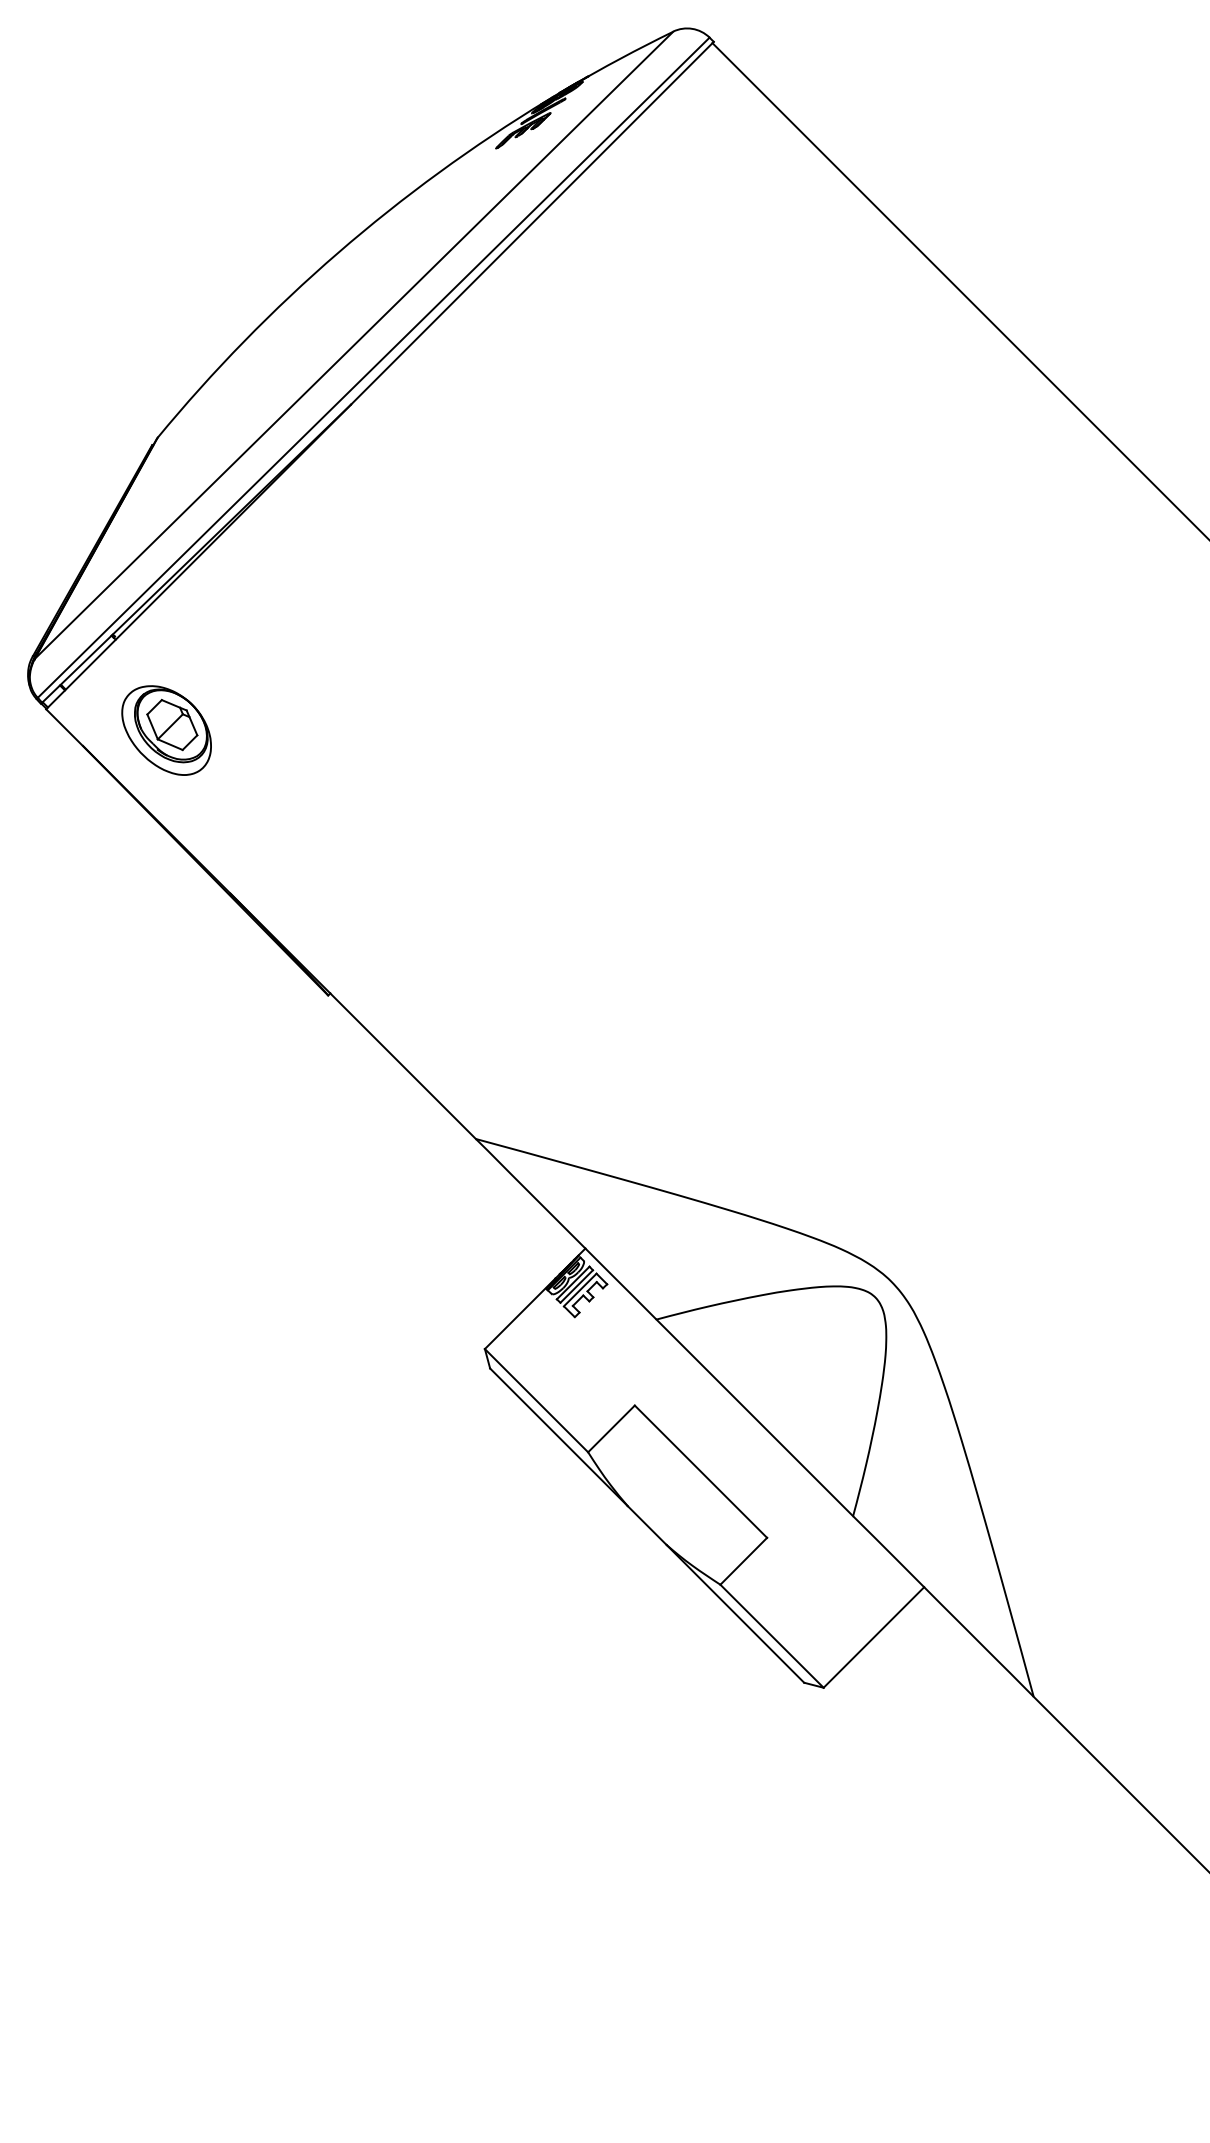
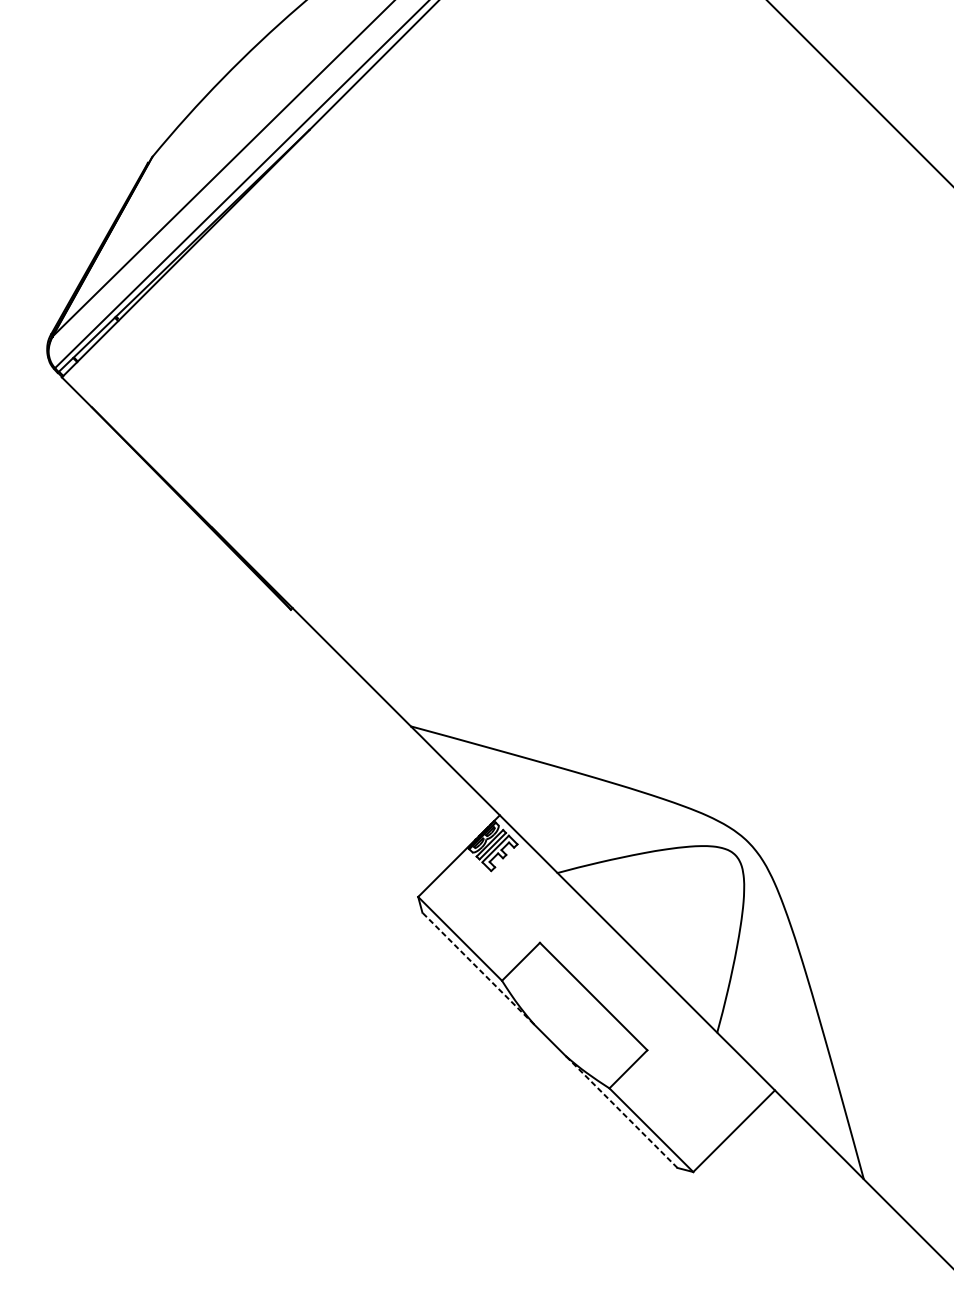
part: (166, 730) -> (159, 394), removed
line: (558, 1436) -> (477, 967), solid -> dashed
line: (735, 1613) -> (621, 1111), solid -> dashed

